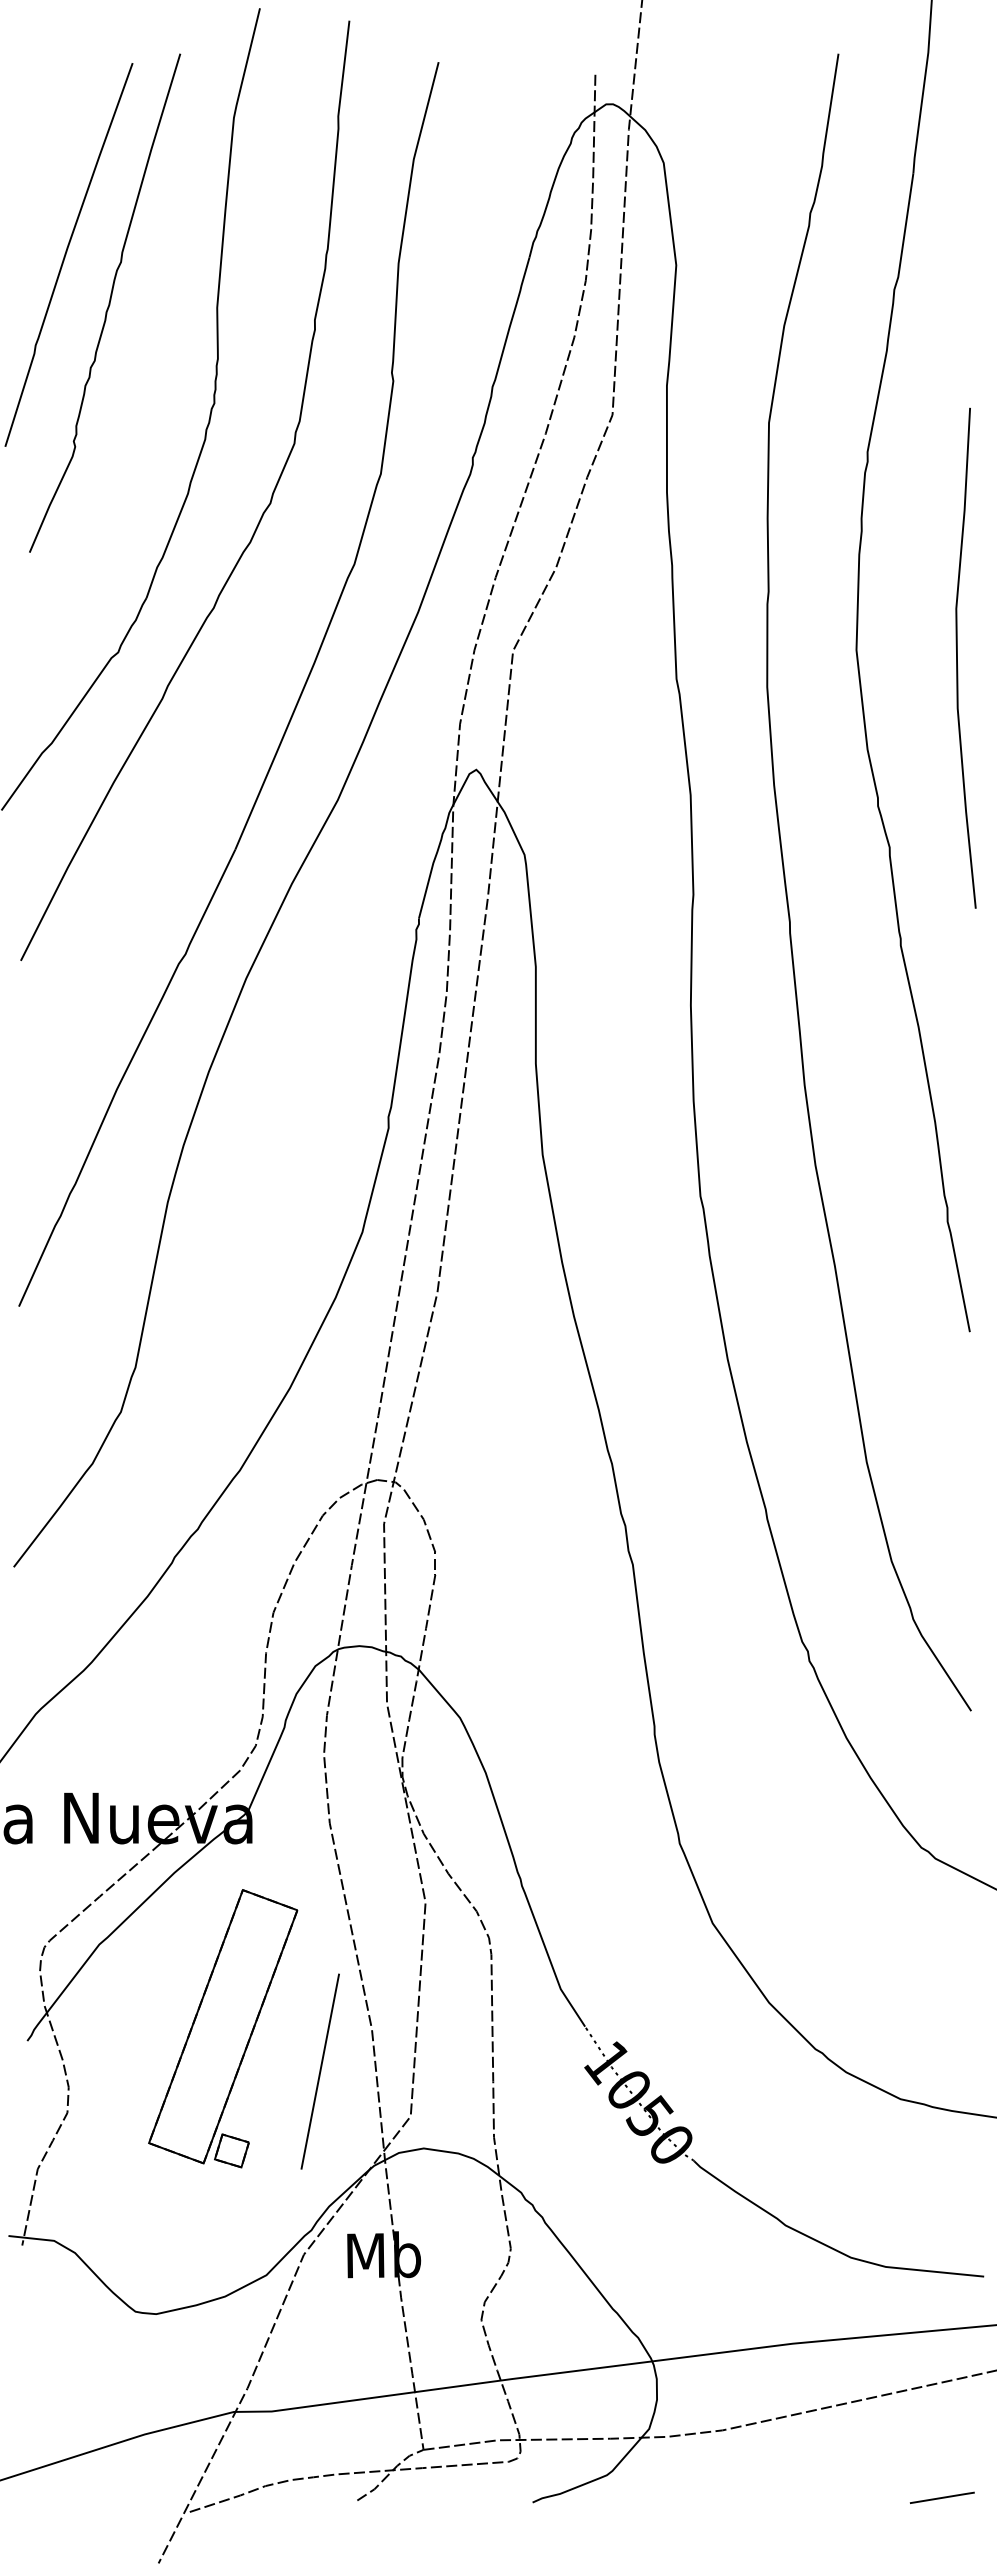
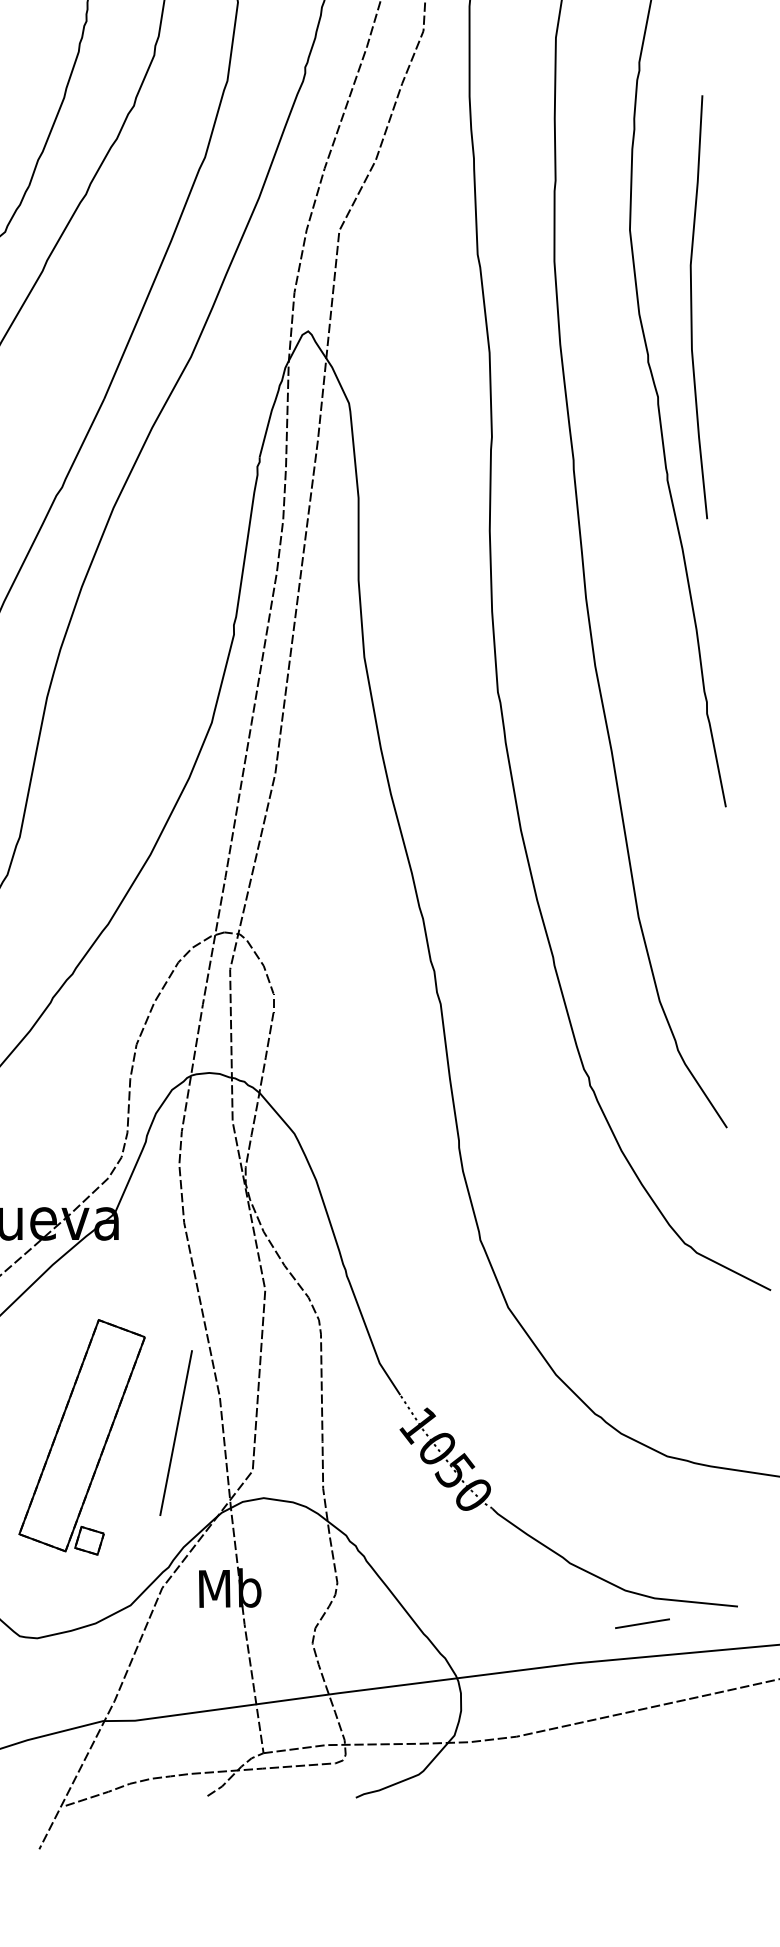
curve: (957, 657) -> (691, 306), moved
part: (223, 2028) -> (82, 1437), moved
line: (941, 2497) -> (641, 1623), moved

